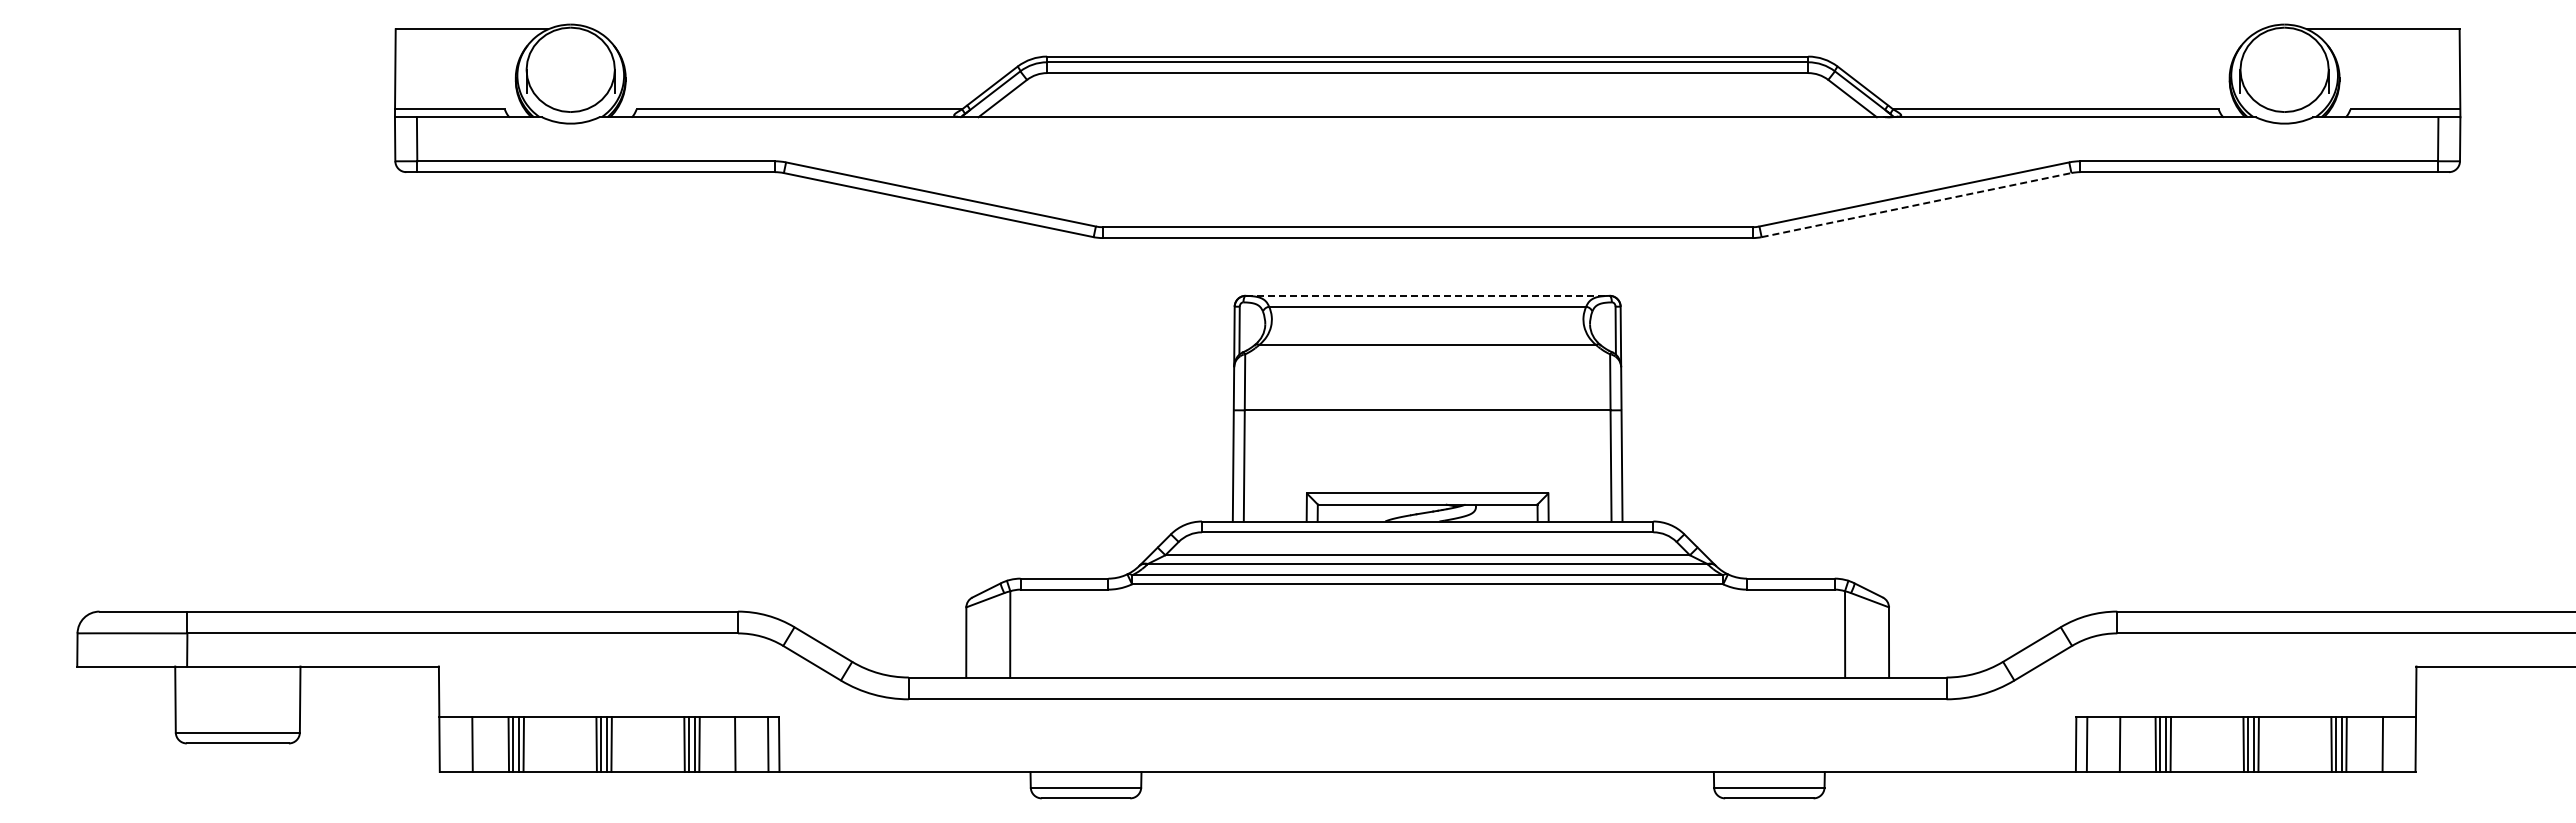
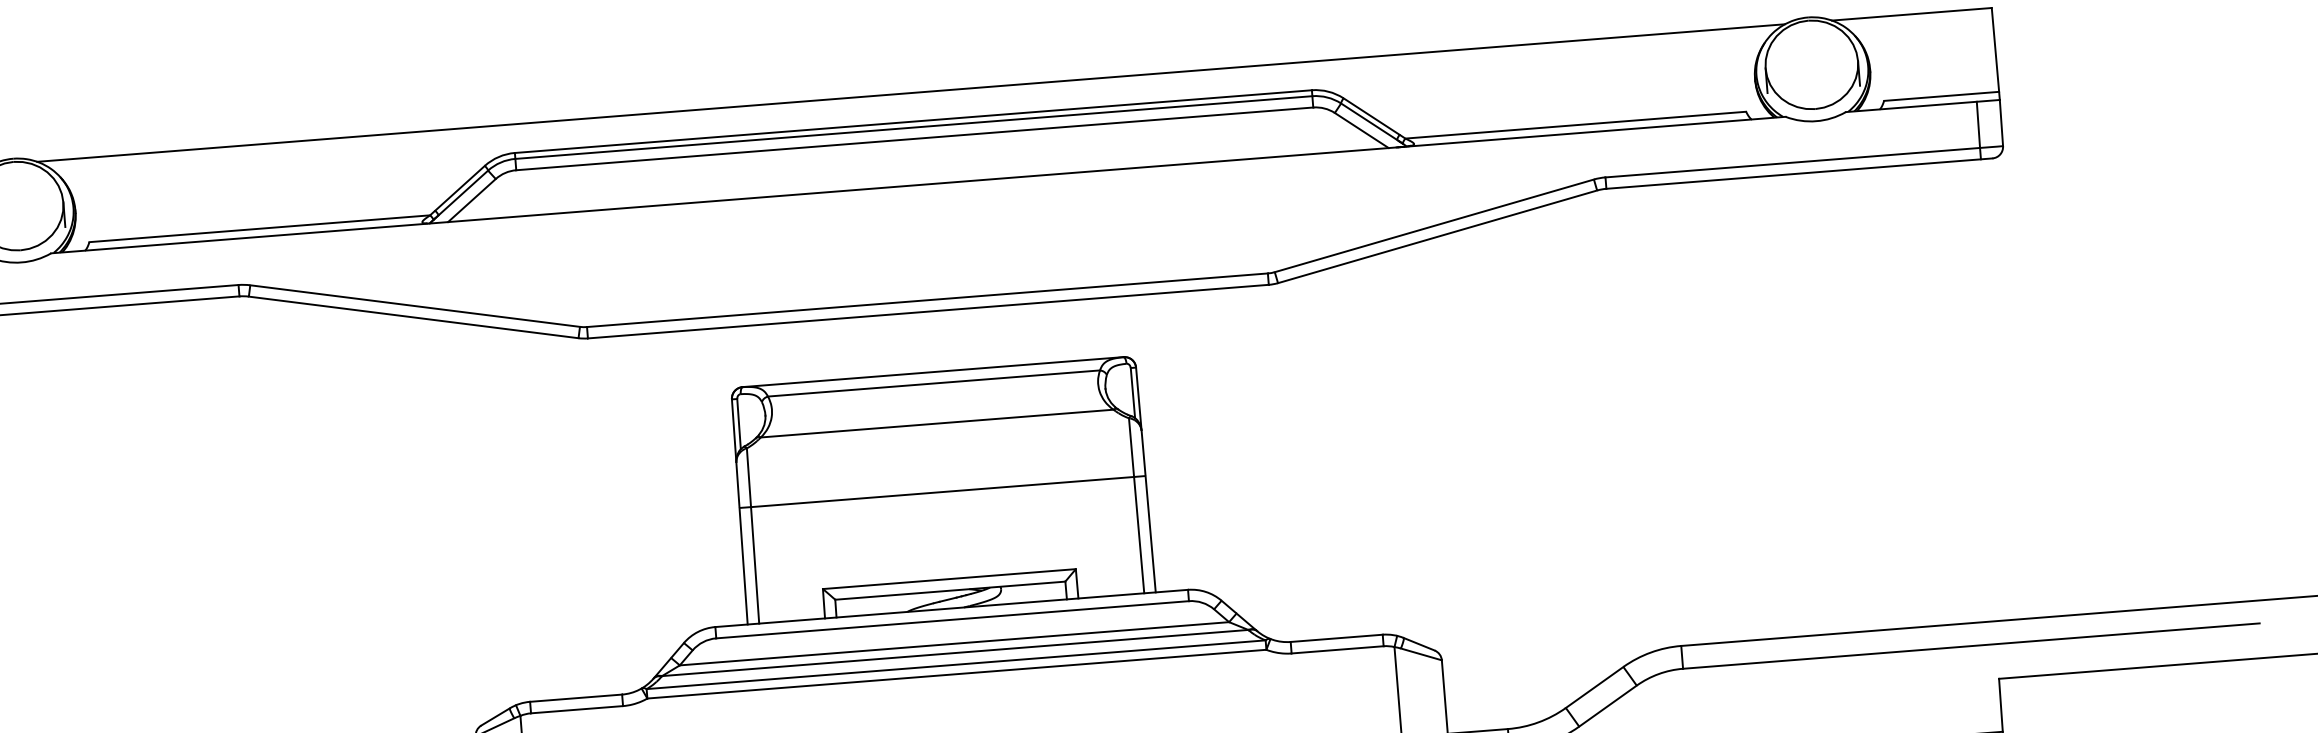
line: (1427, 29) -> (910, 93), added
line: (1917, 205) -> (1438, 237), dashed -> solid
line: (1427, 295) -> (932, 371), dashed -> solid

